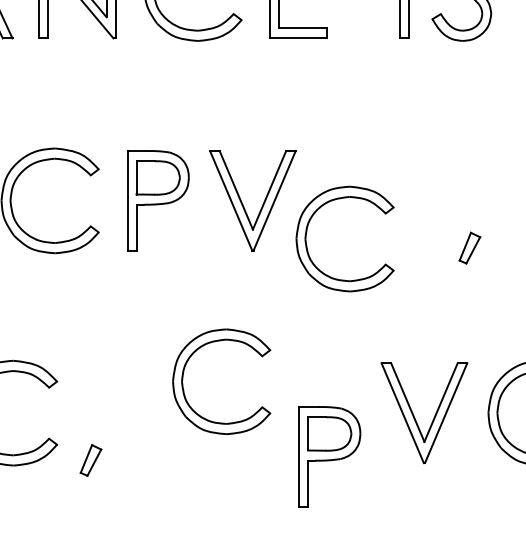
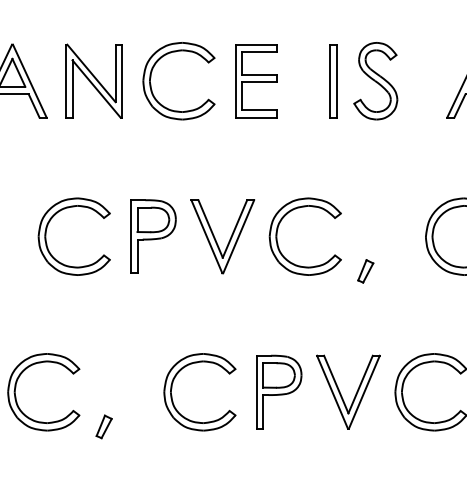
part: (308, 229) -> (278, 229), moved
part: (469, 248) -> (365, 271), moved
part: (184, 386) -> (172, 395), moved
part: (330, 455) -> (279, 391), moved

